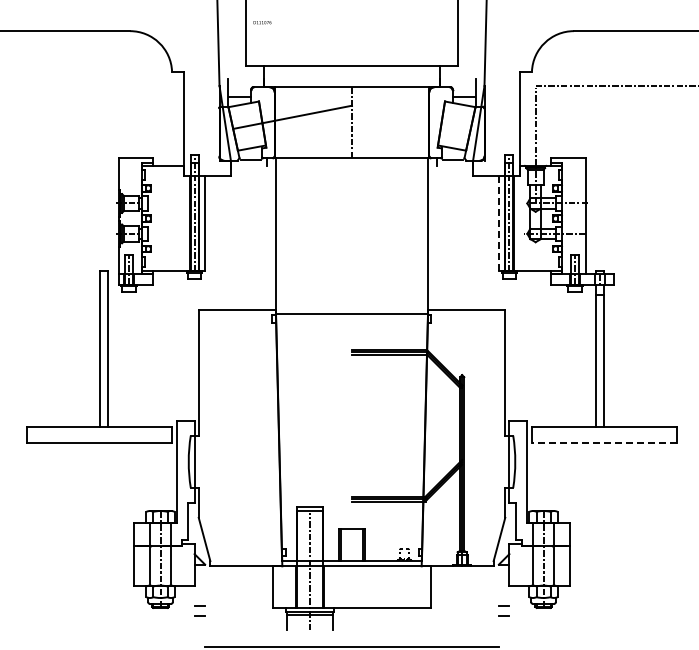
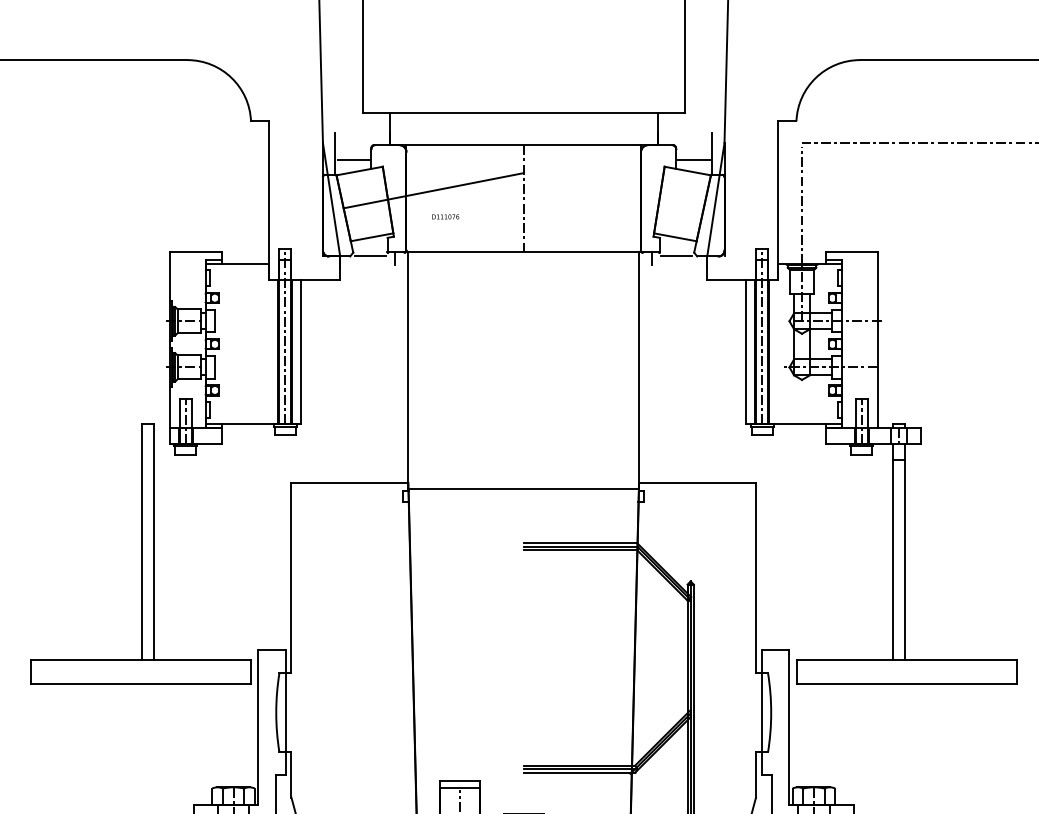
text: (262, 22) -> (445, 216), moved
line: (498, 223) -> (745, 351), dashed -> solid
line: (604, 442) -> (906, 683), dashed -> solid

